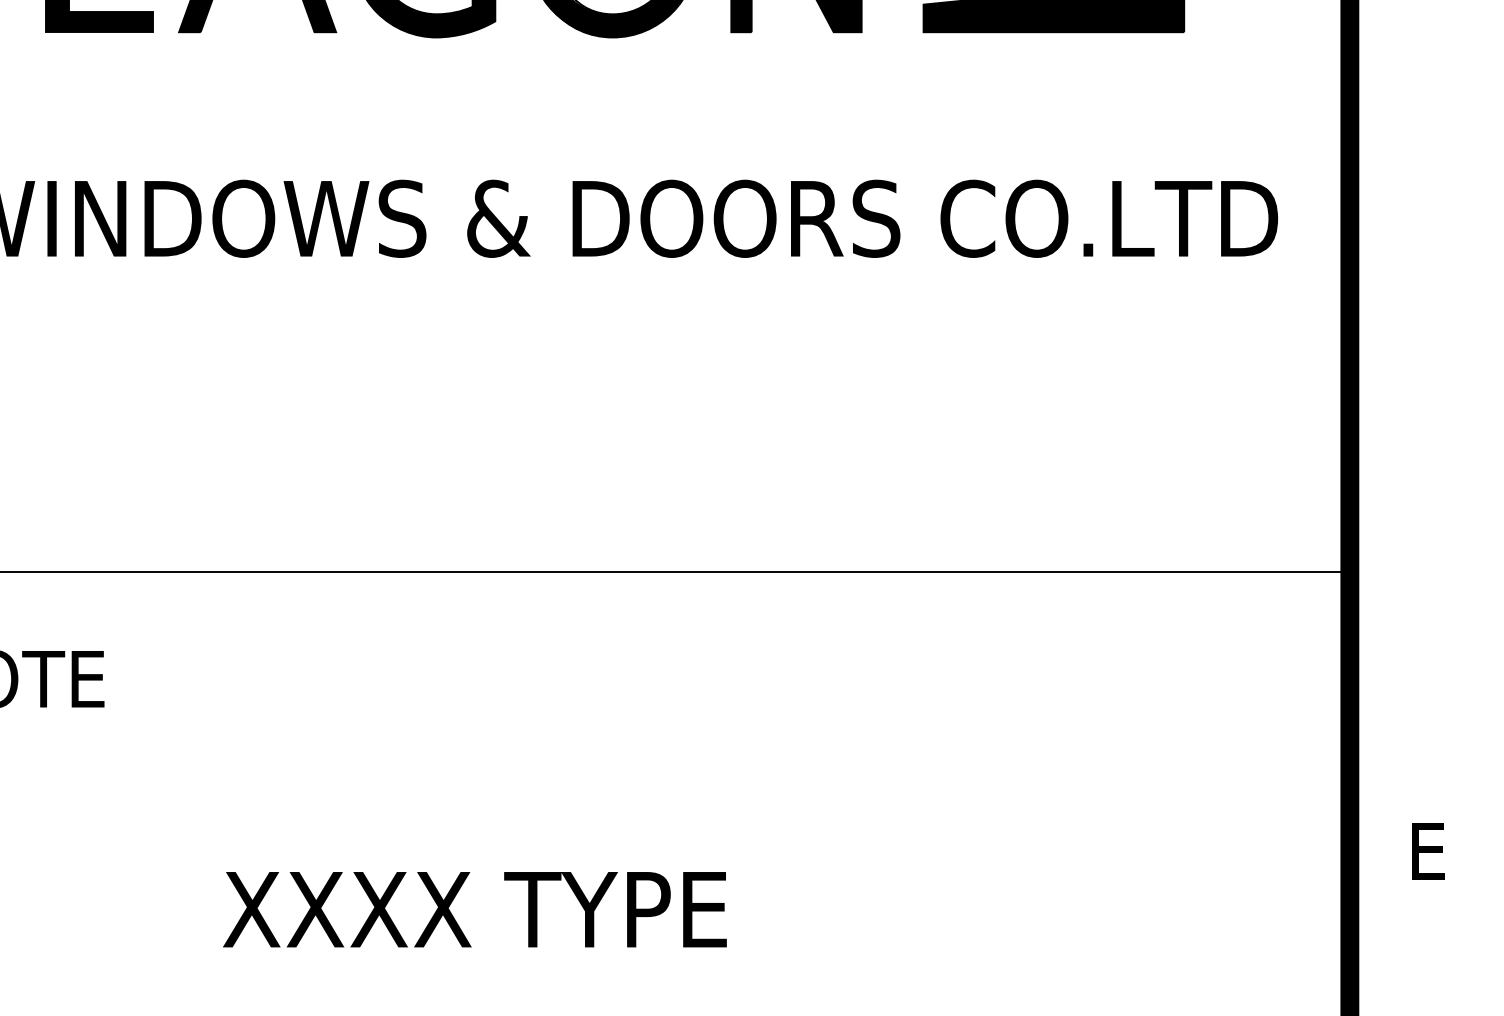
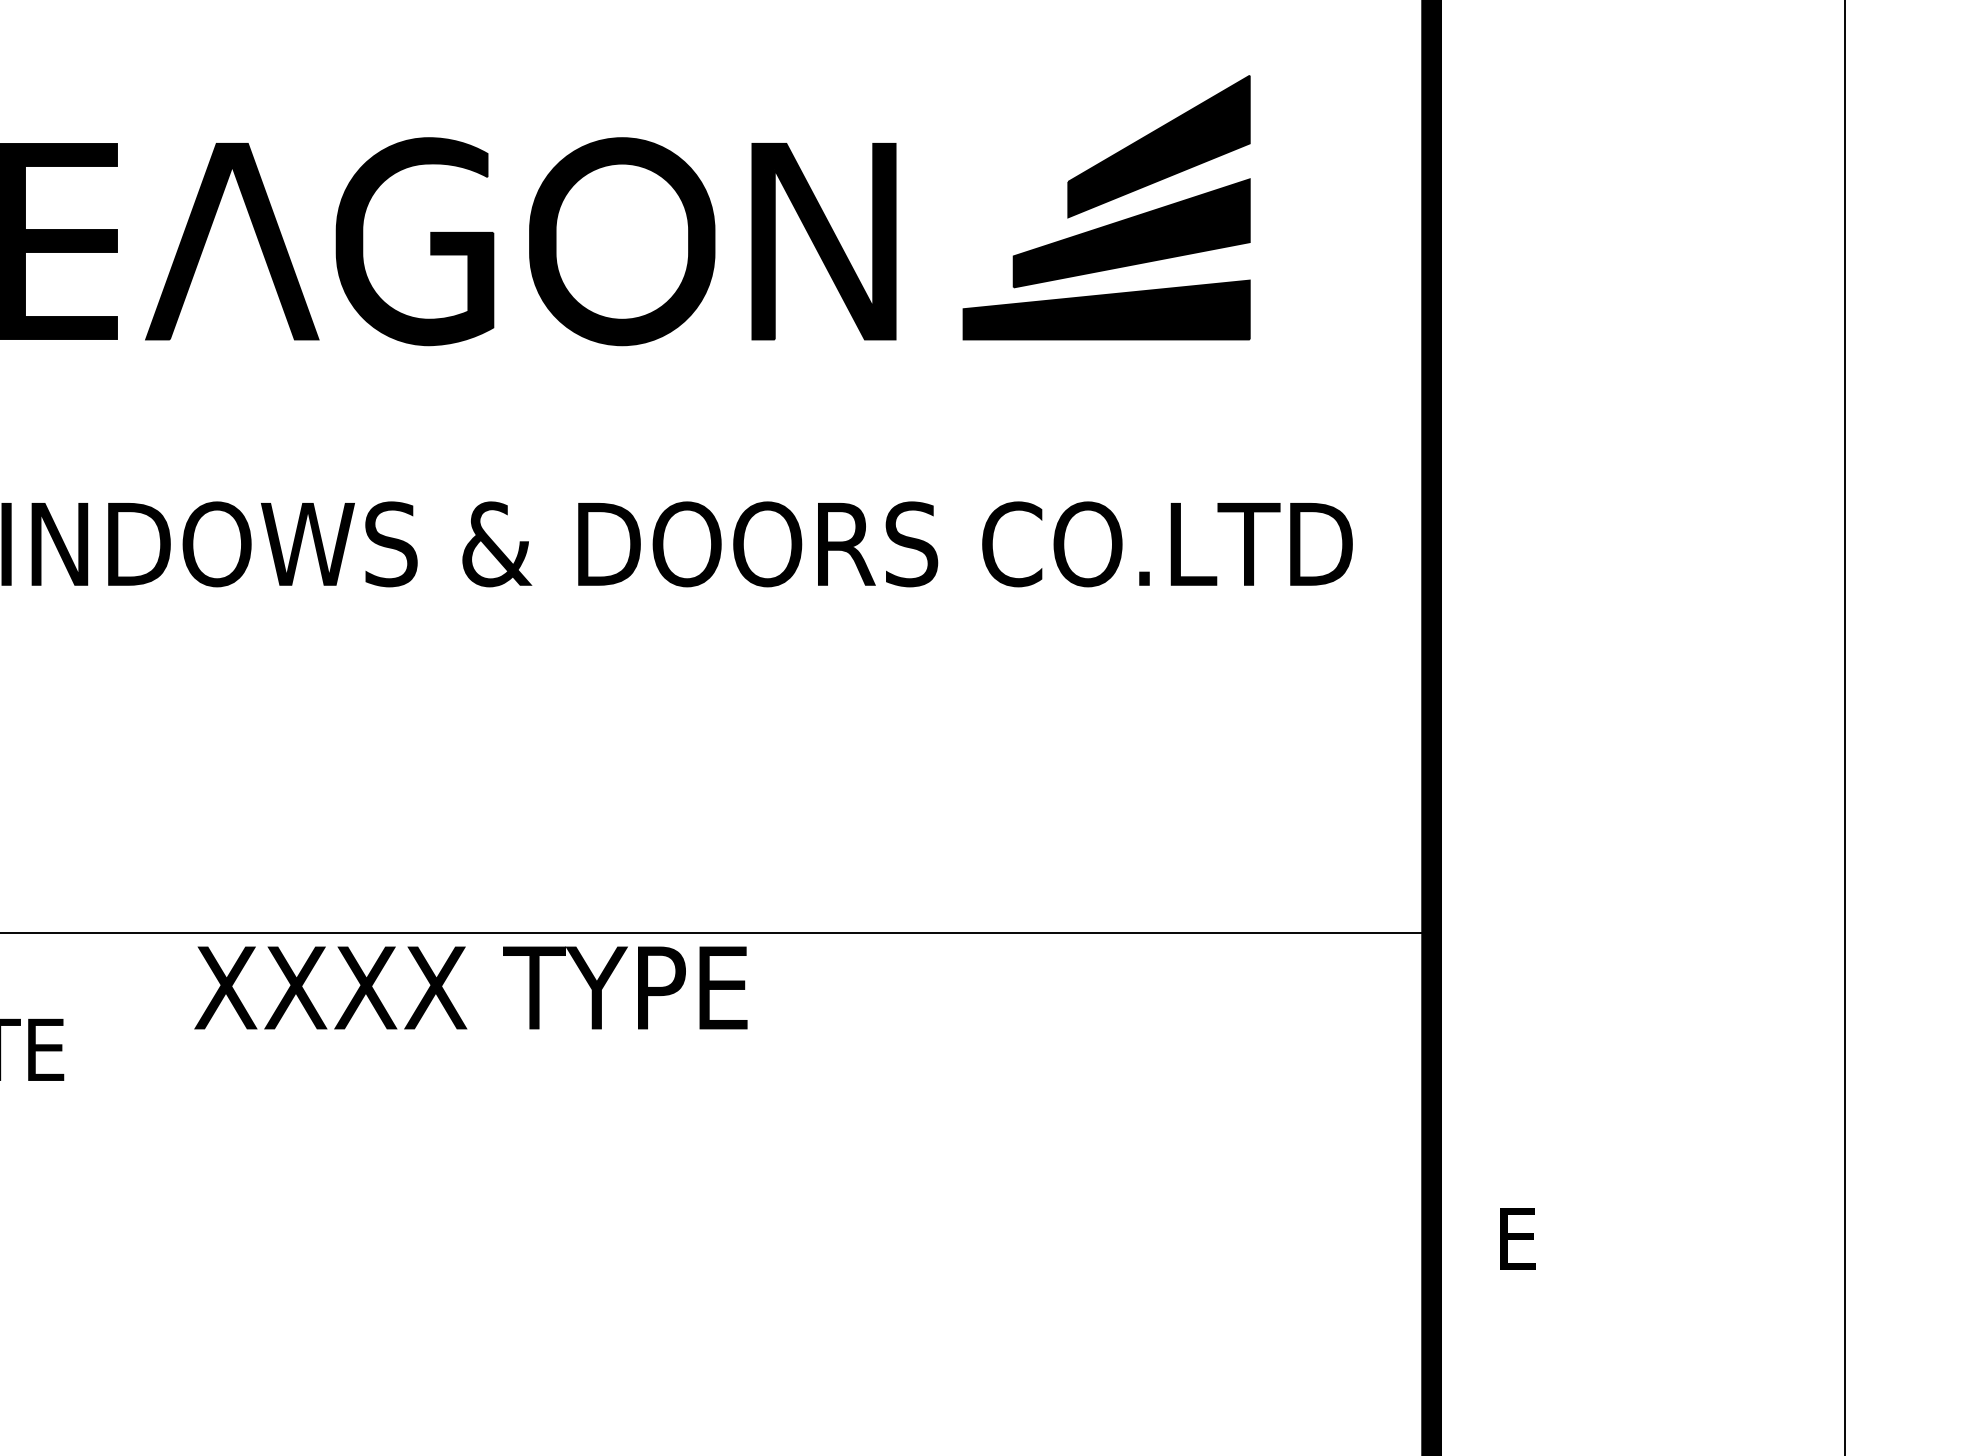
text: (474, 909) -> (470, 987), moved

